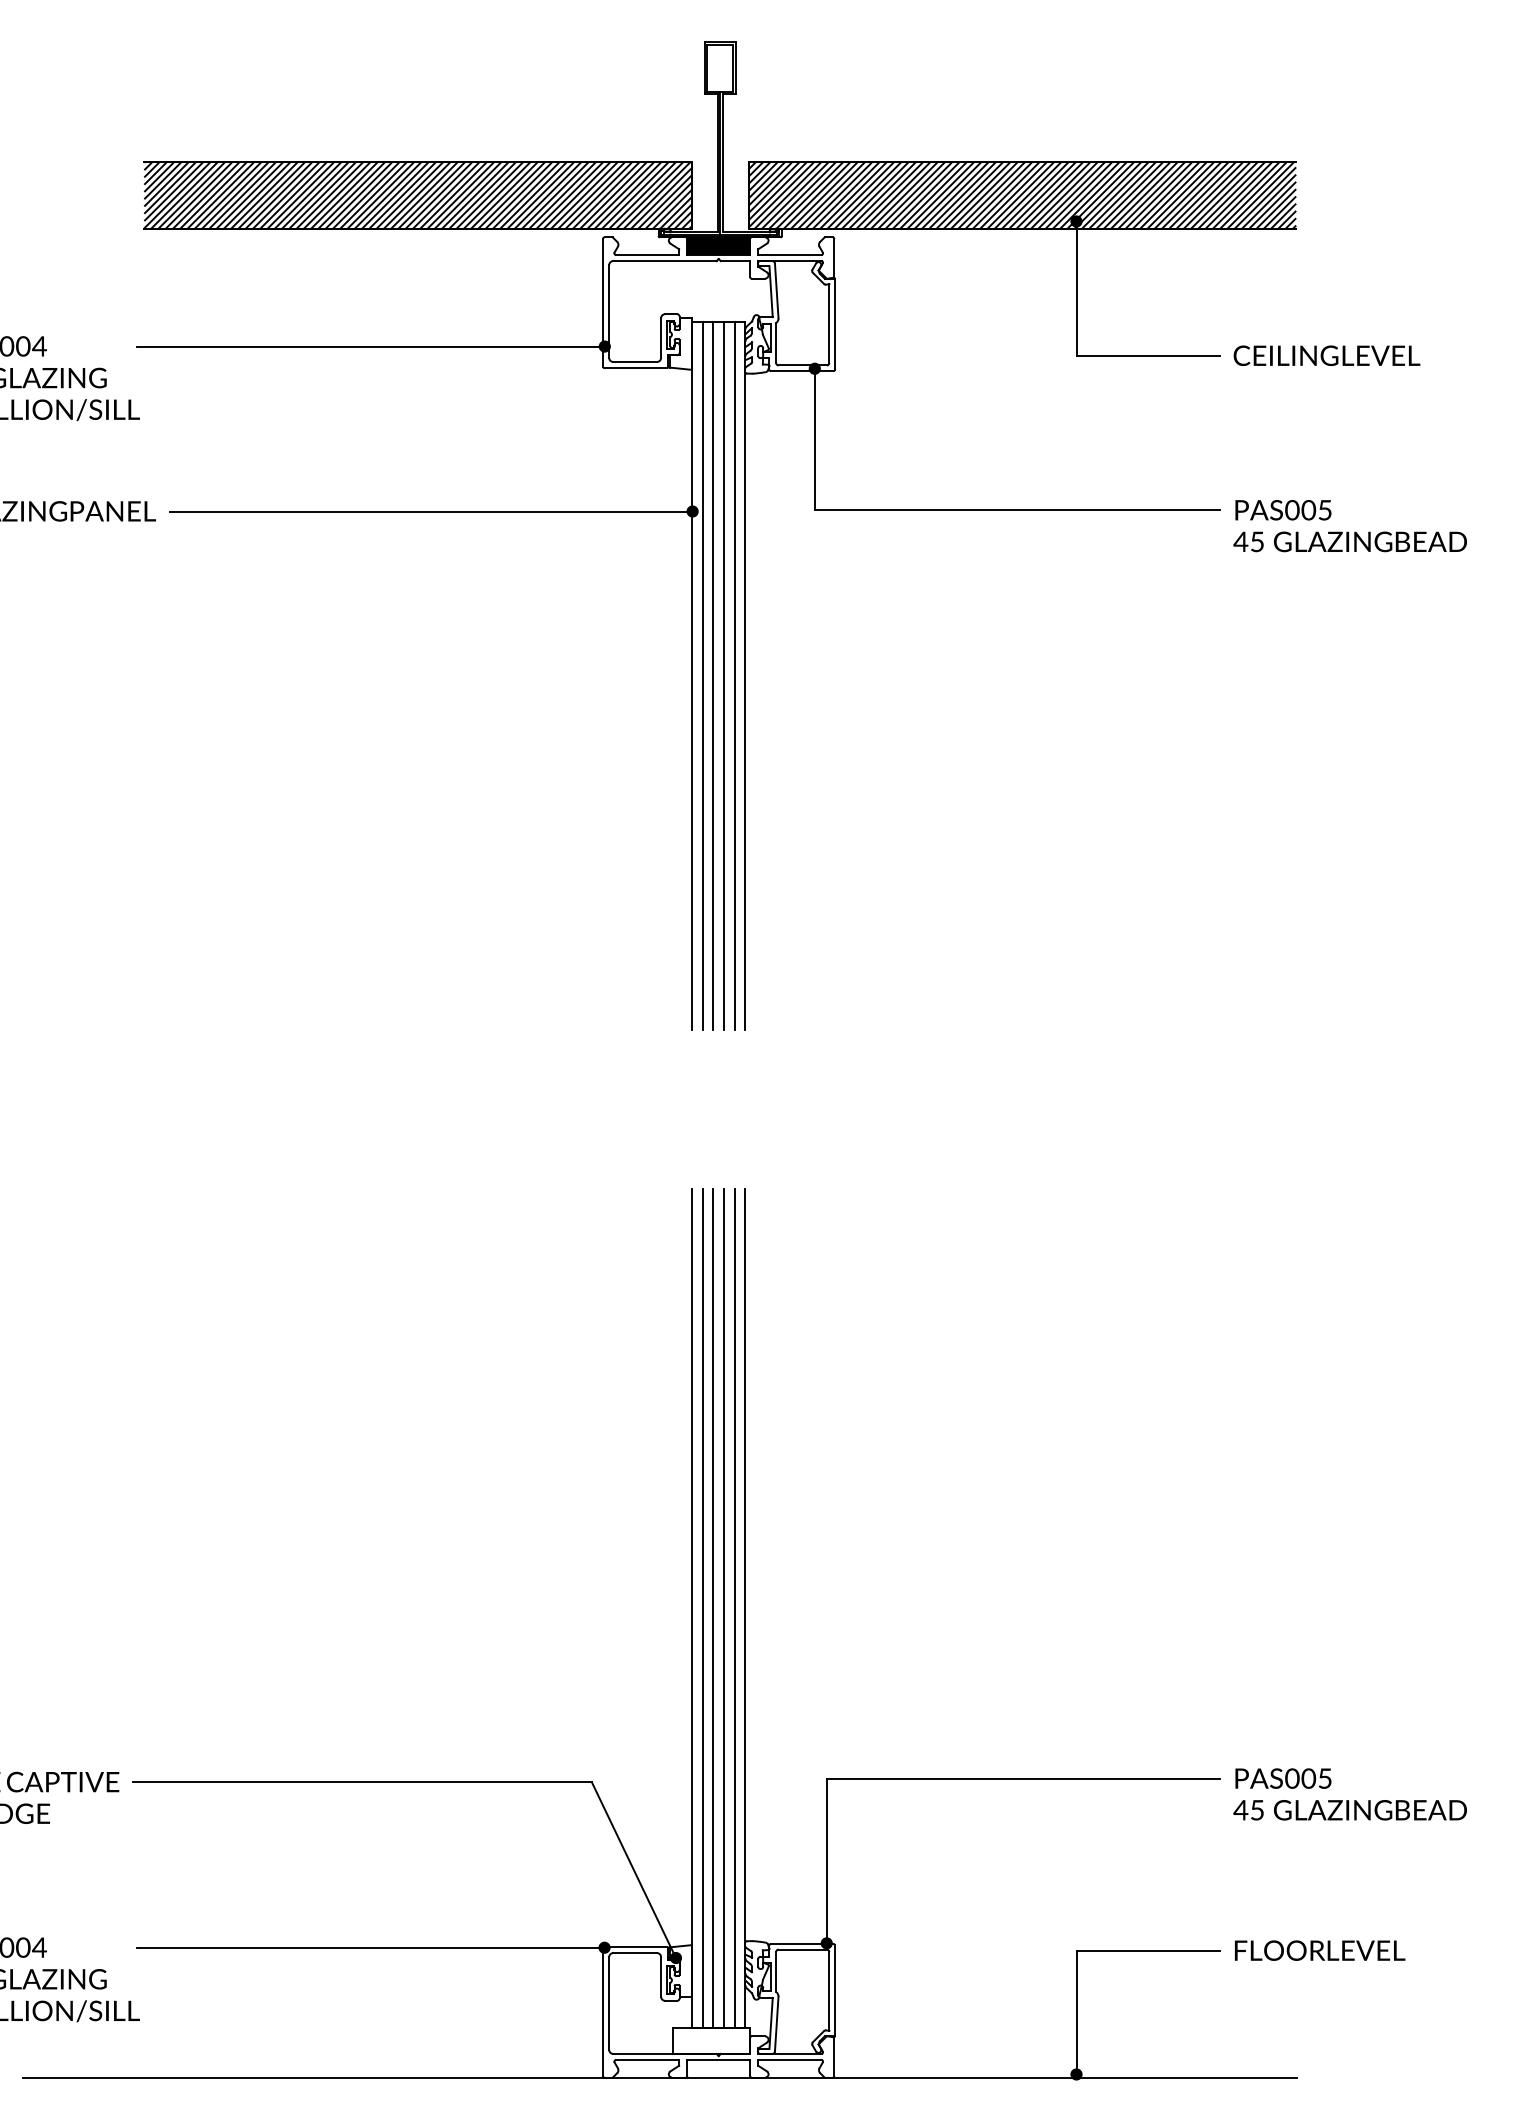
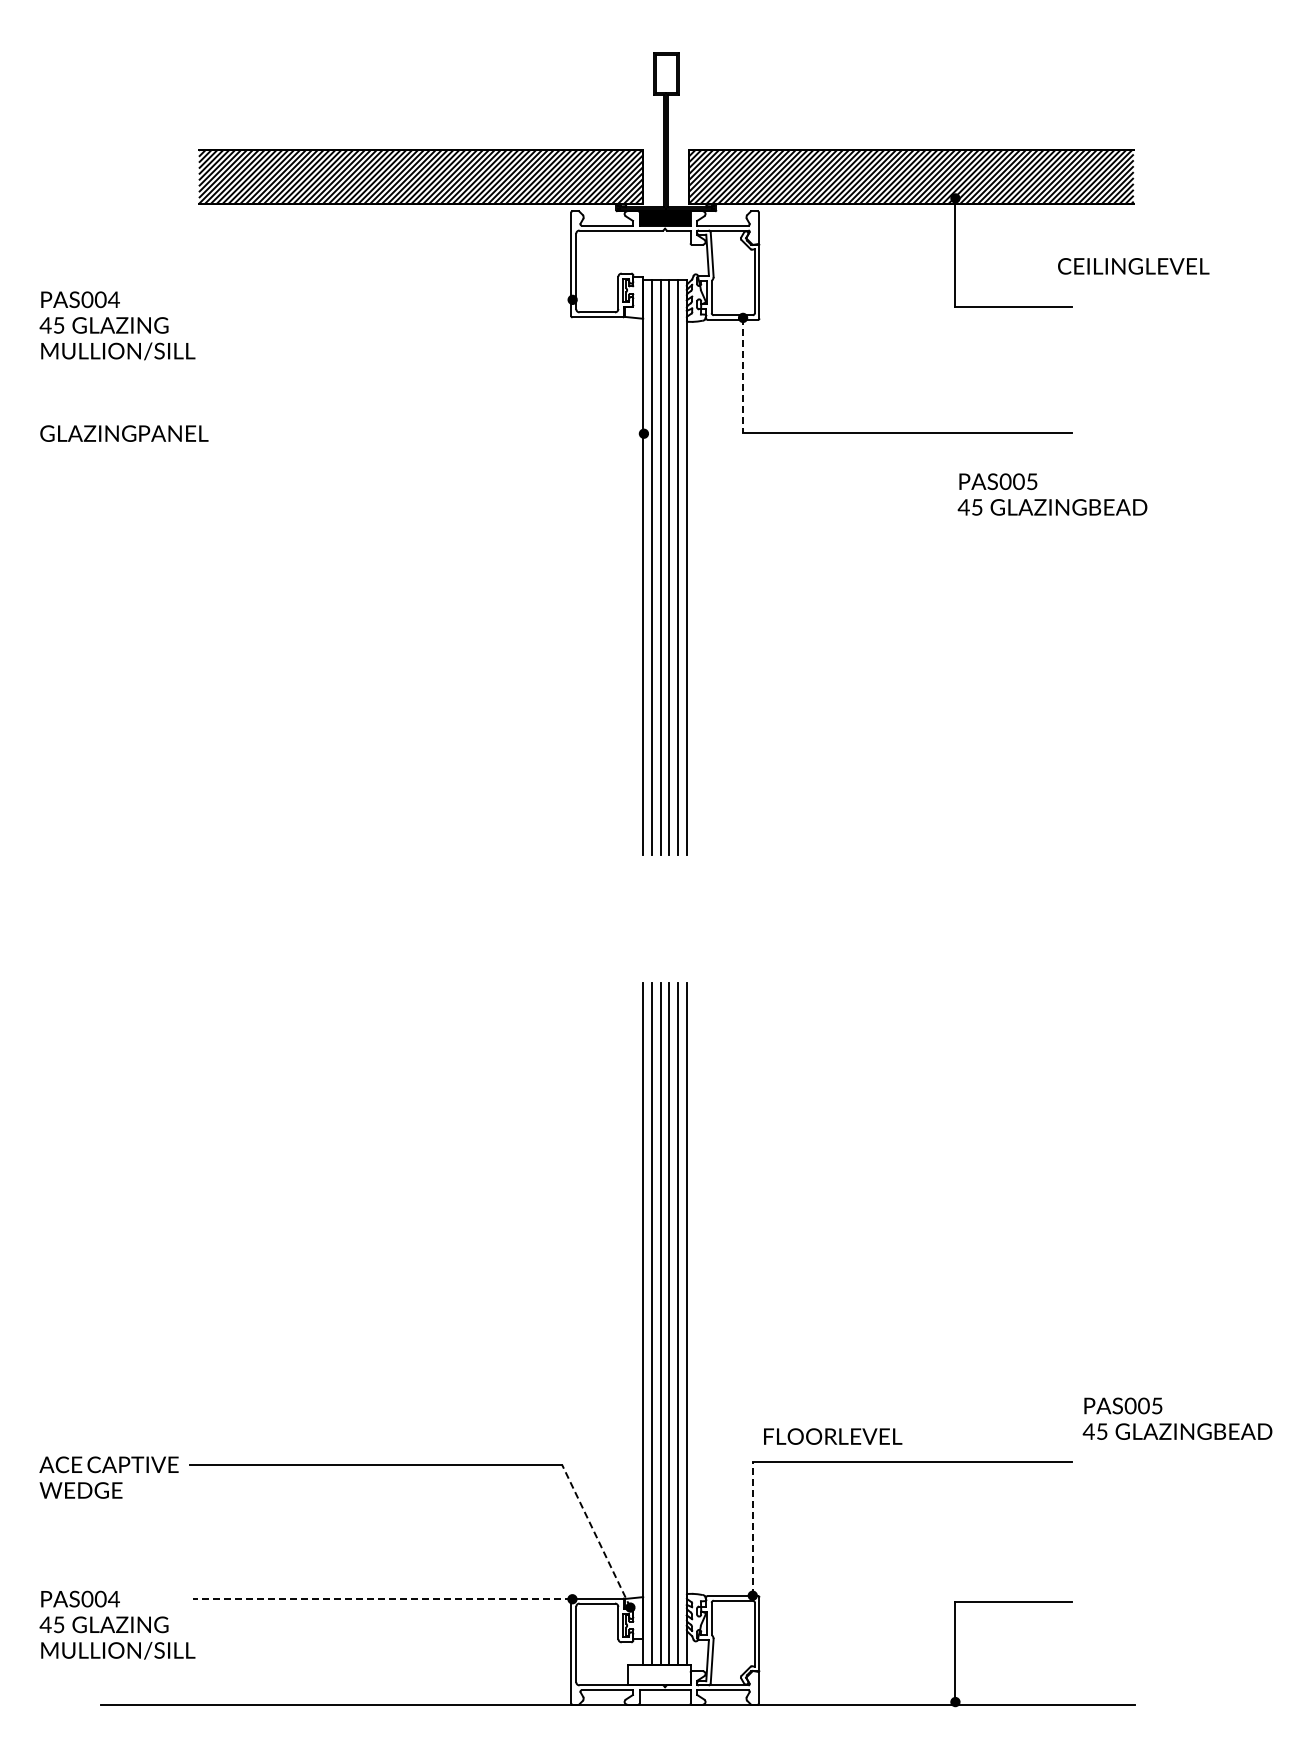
line: (370, 346) -> (382, 299), removed
text: (1326, 355) -> (1133, 266), moved
line: (815, 439) -> (743, 375), solid -> dashed
line: (430, 511) -> (431, 433), removed
text: (1350, 526) -> (1052, 494), moved
text: (1350, 1794) -> (1177, 1418), moved
line: (826, 1860) -> (752, 1528), solid -> dashed
line: (634, 1869) -> (596, 1535), solid -> dashed
line: (370, 1948) -> (382, 1599), solid -> dashed
text: (1320, 1950) -> (833, 1436), moved

